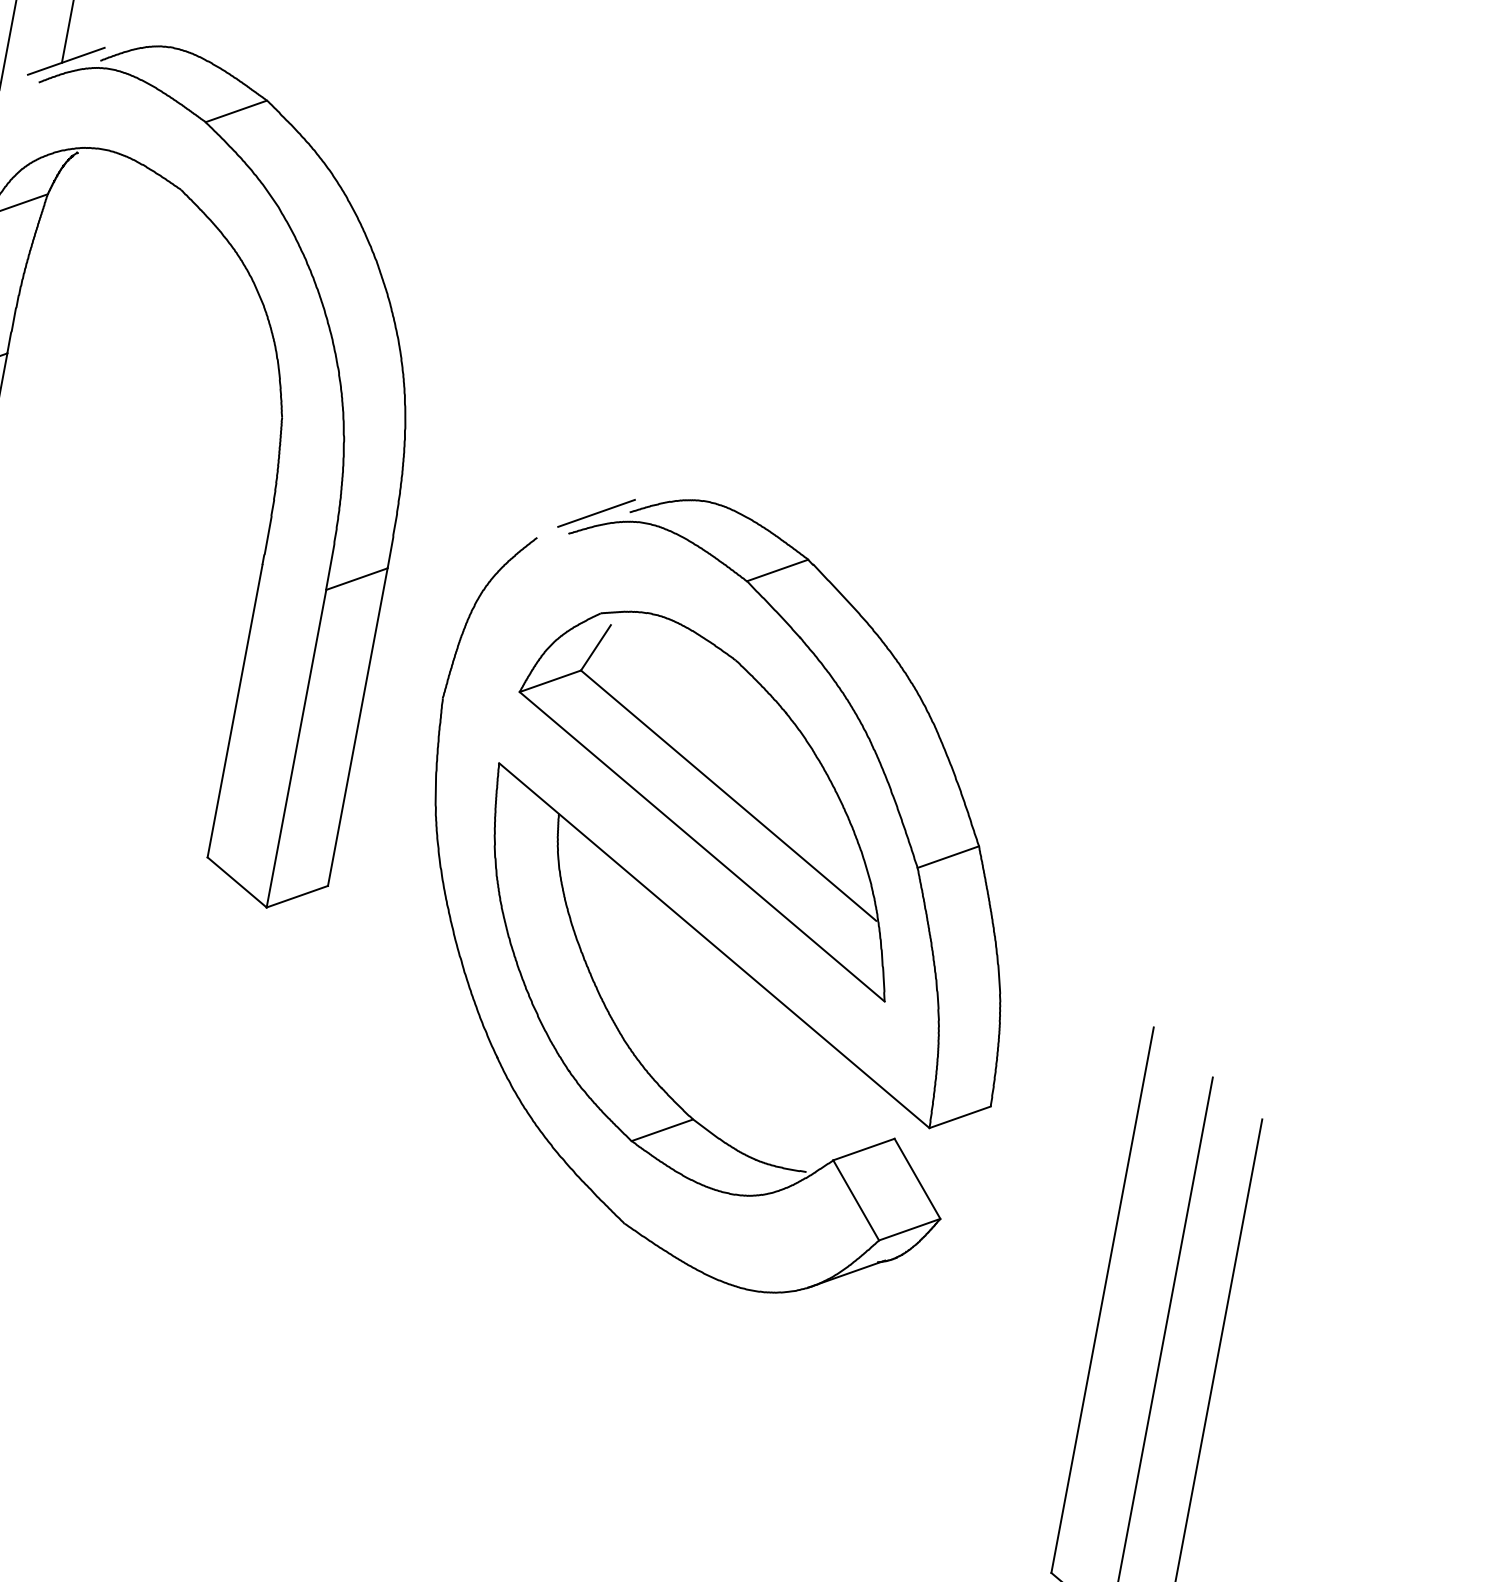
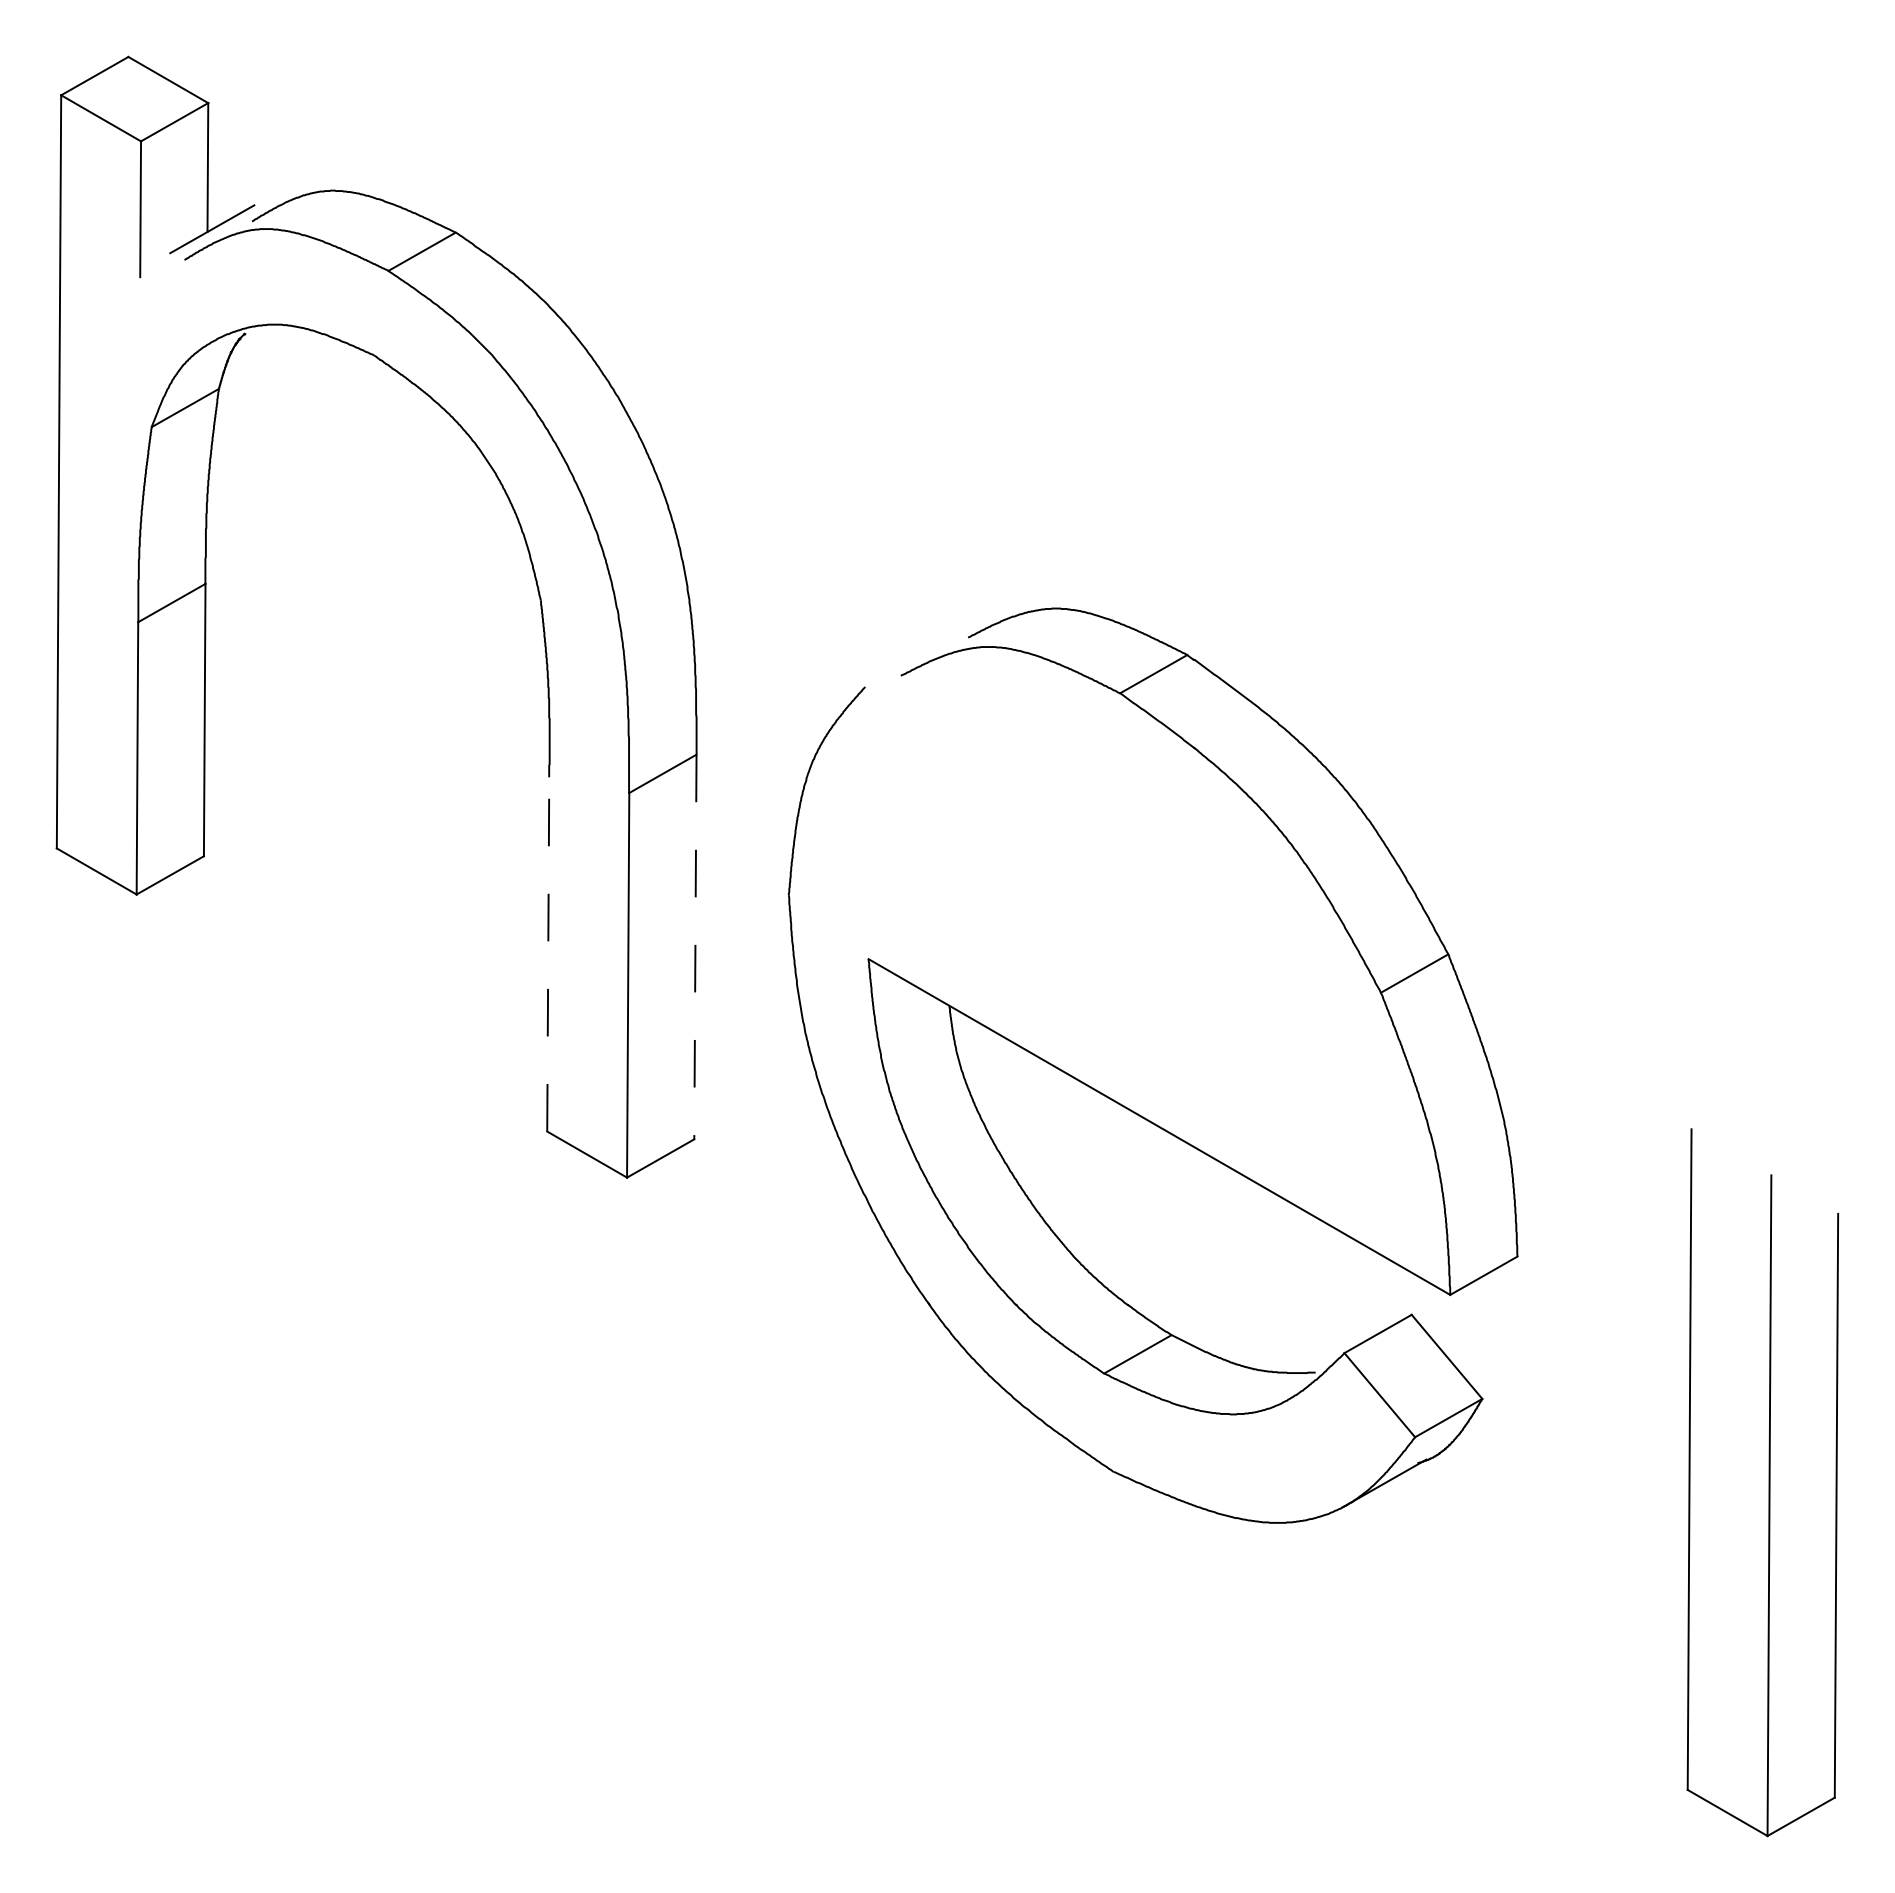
line: (596, 513) -> (929, 645), removed
line: (235, 710) -> (548, 953), solid -> dashed
line: (357, 727) -> (695, 947), solid -> dashed
part: (710, 796) -> (1123, 953), removed

